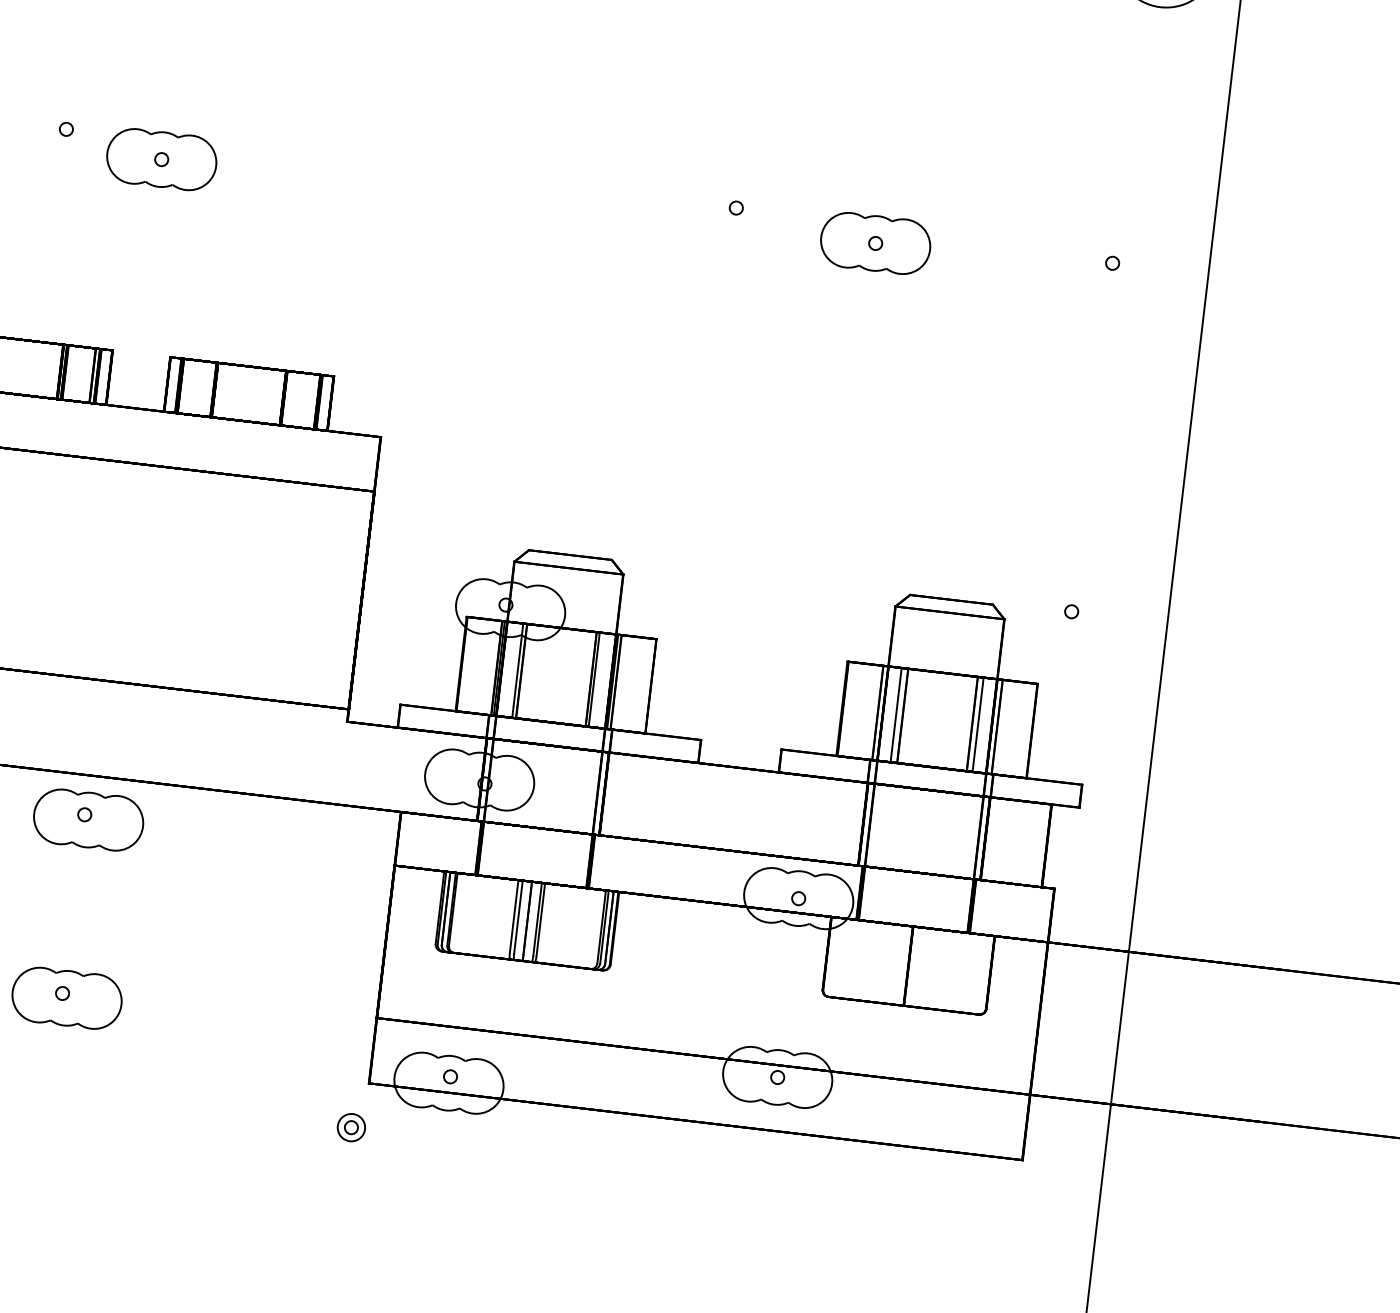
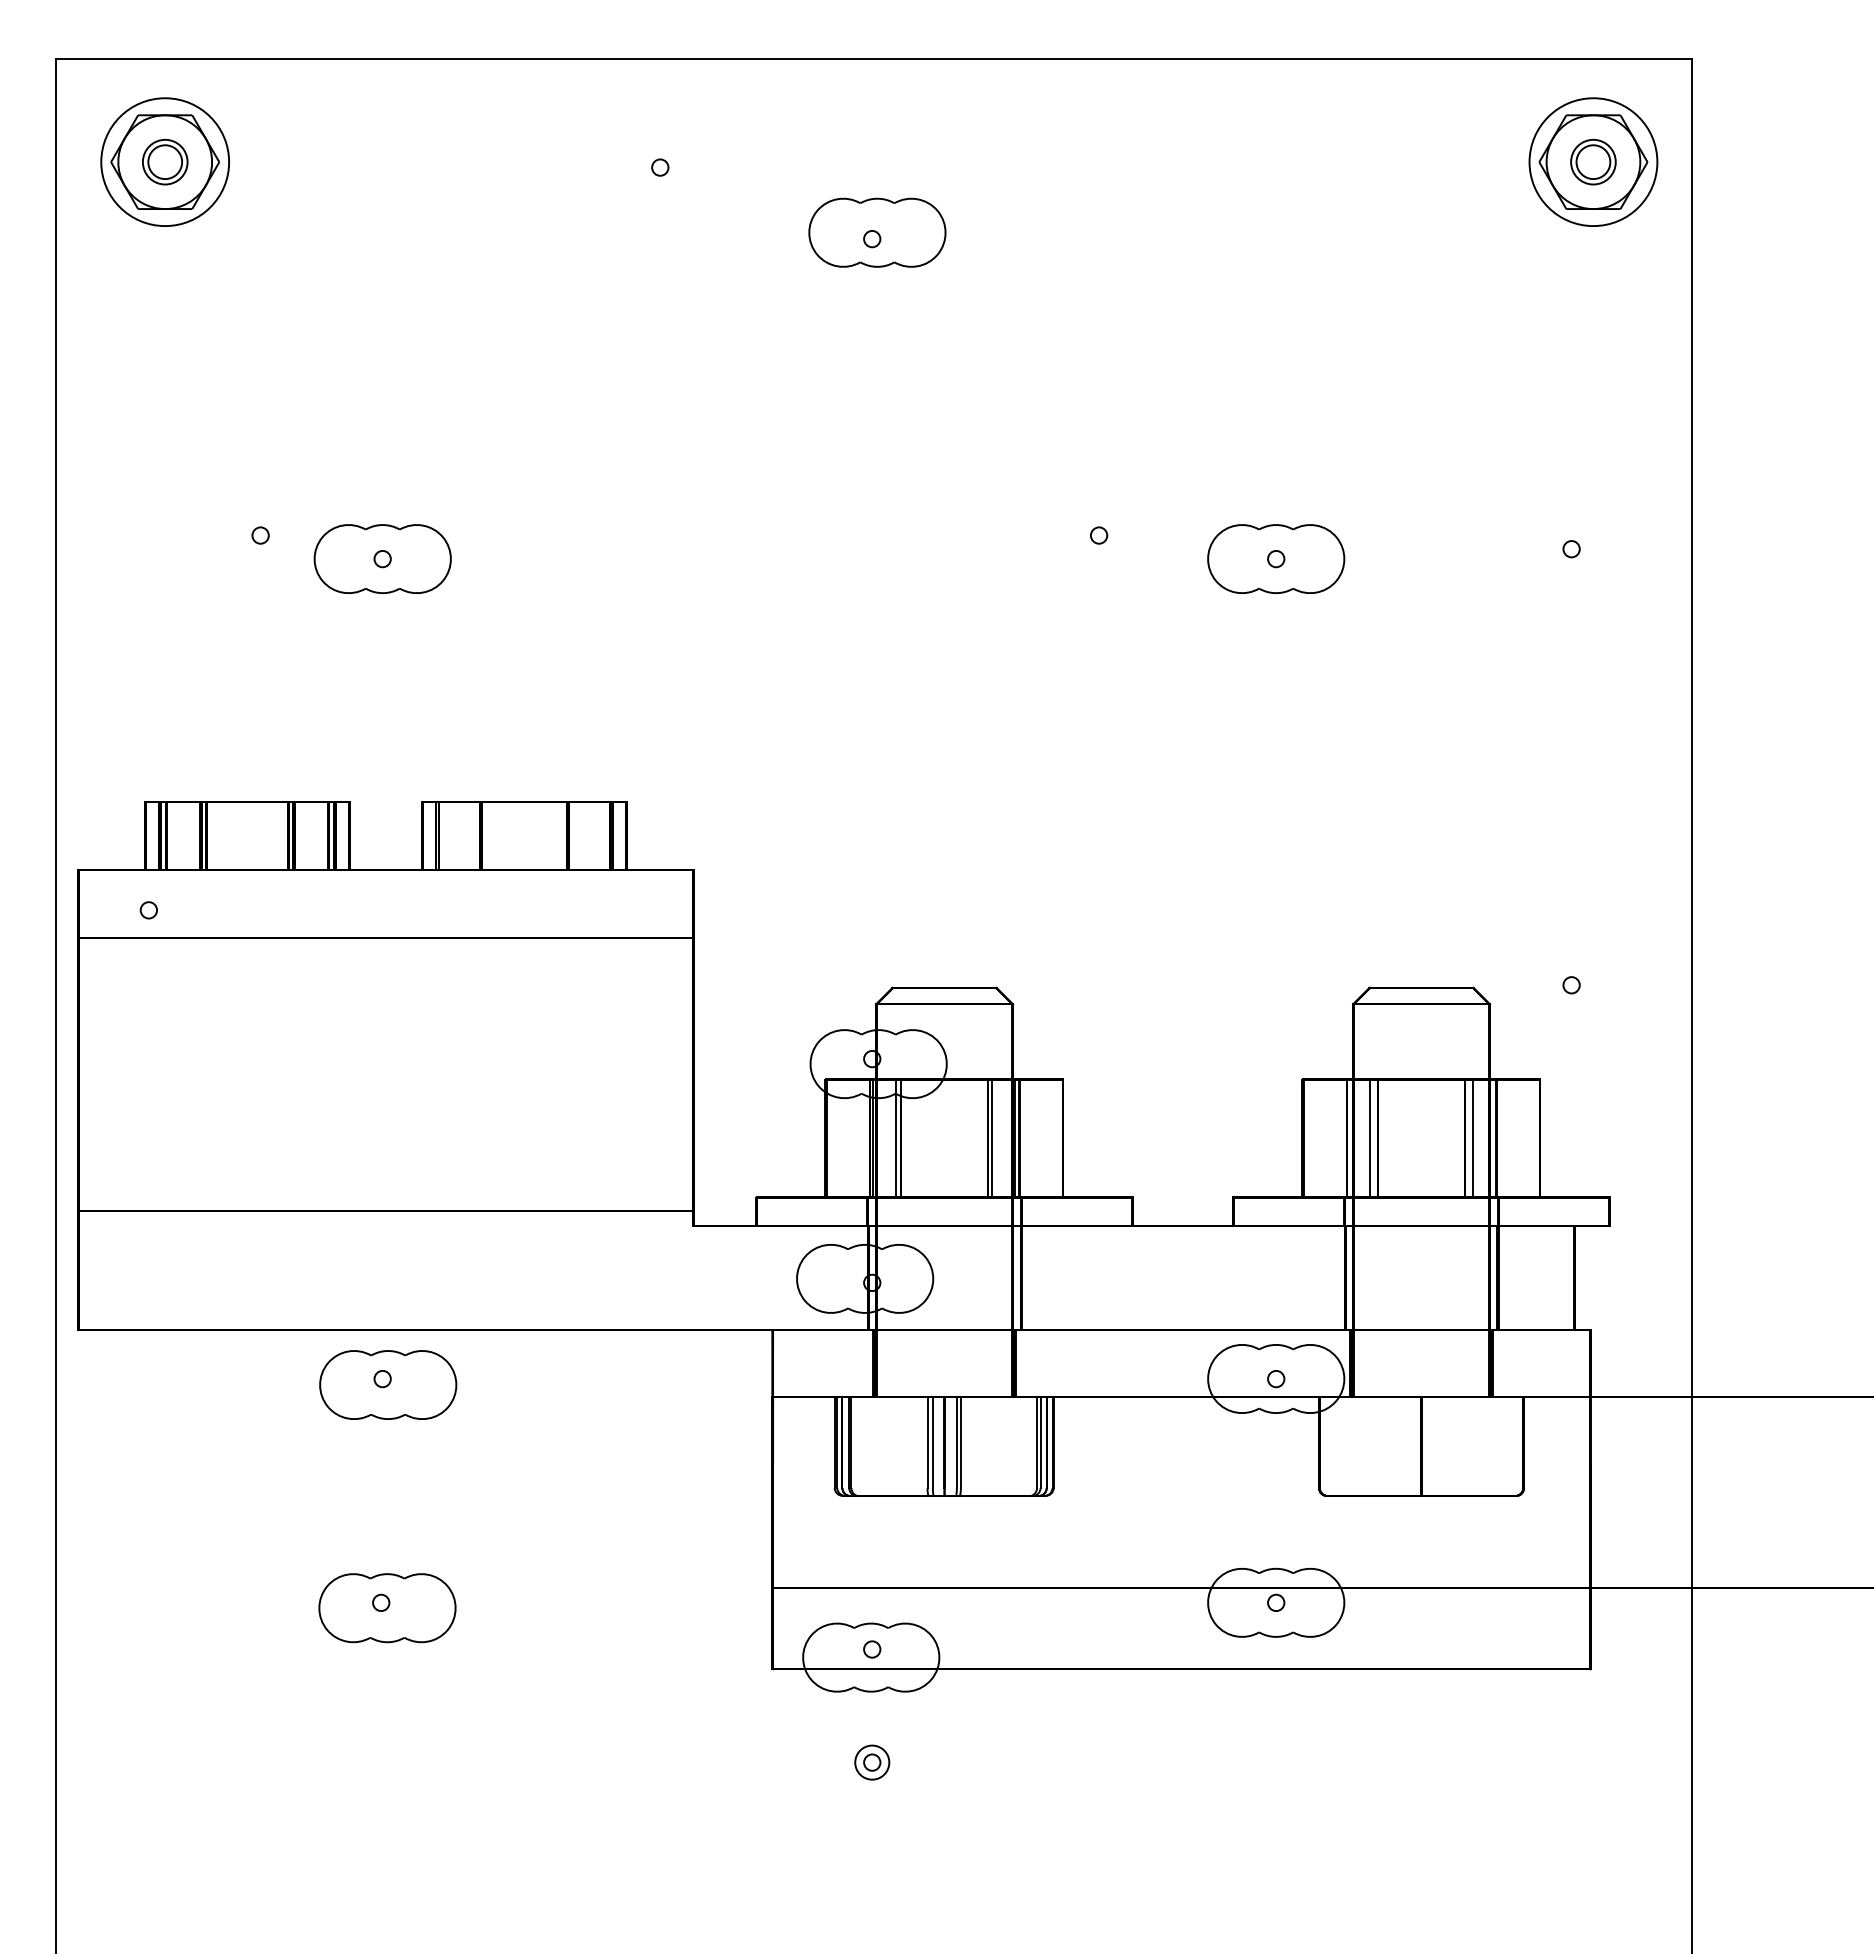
part: (351, 1127) -> (872, 1762), moved

